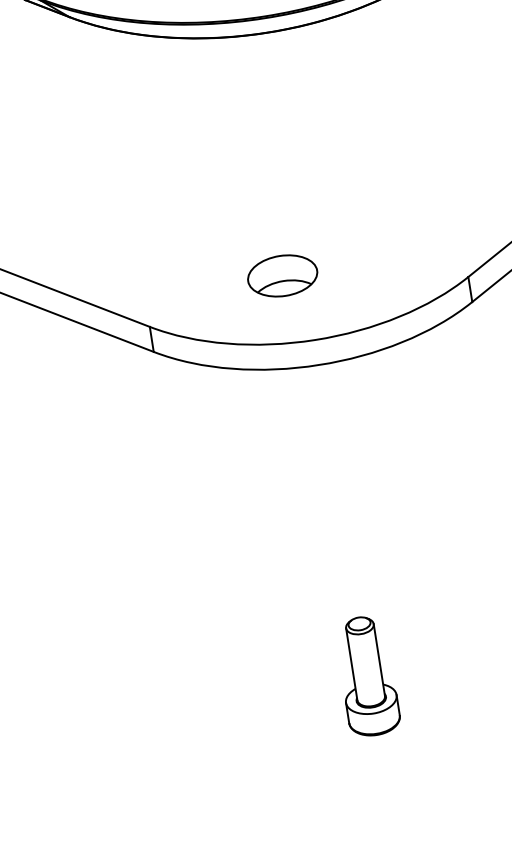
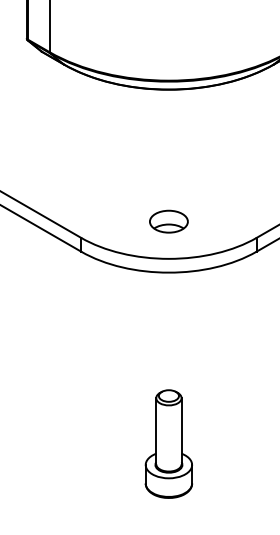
part: (281, 275) -> (168, 221), moved
part: (366, 675) -> (168, 443), size x1.67

